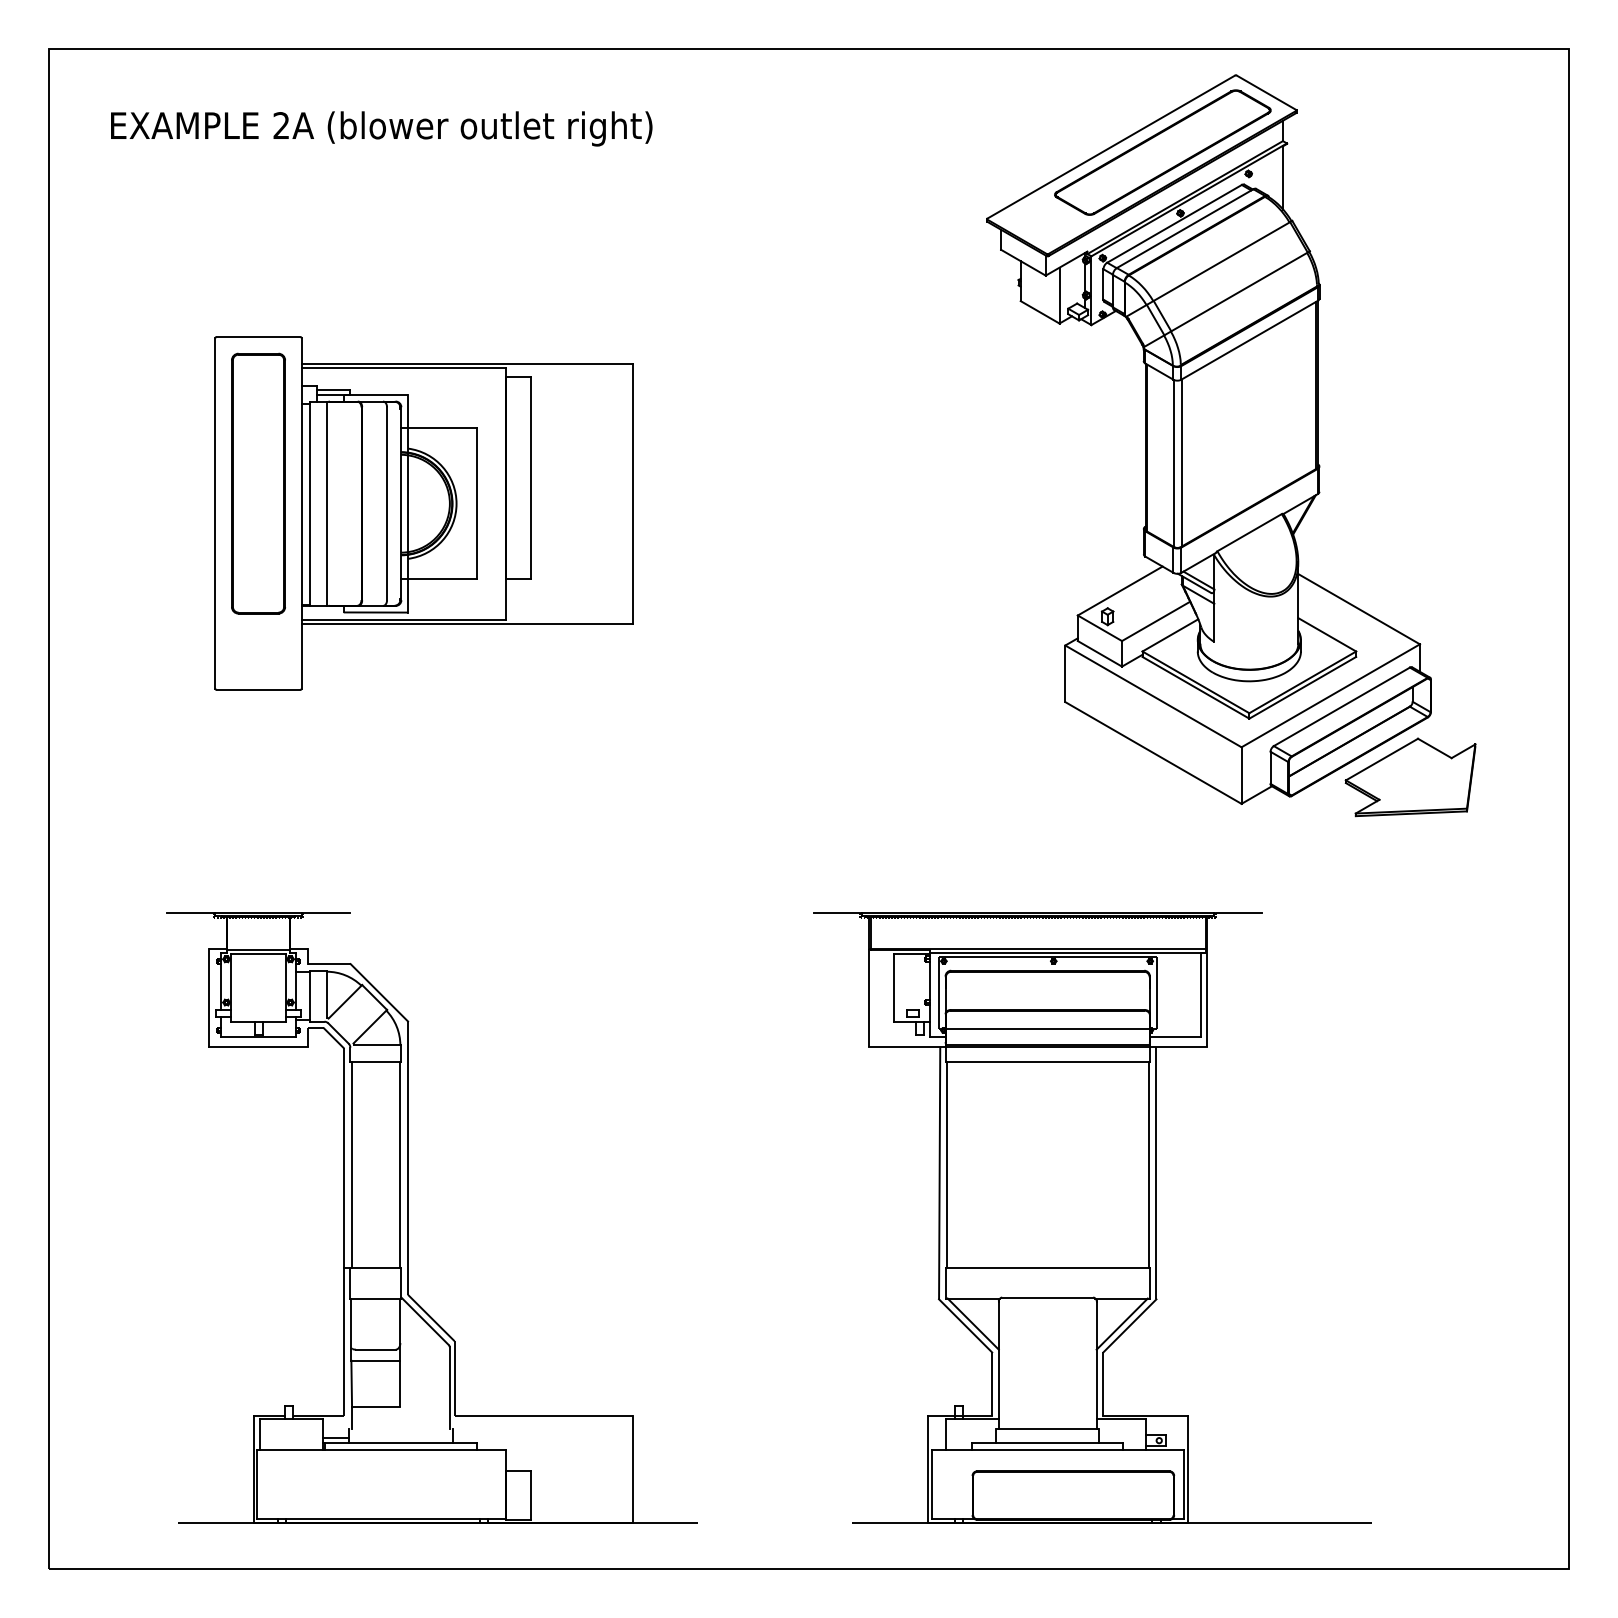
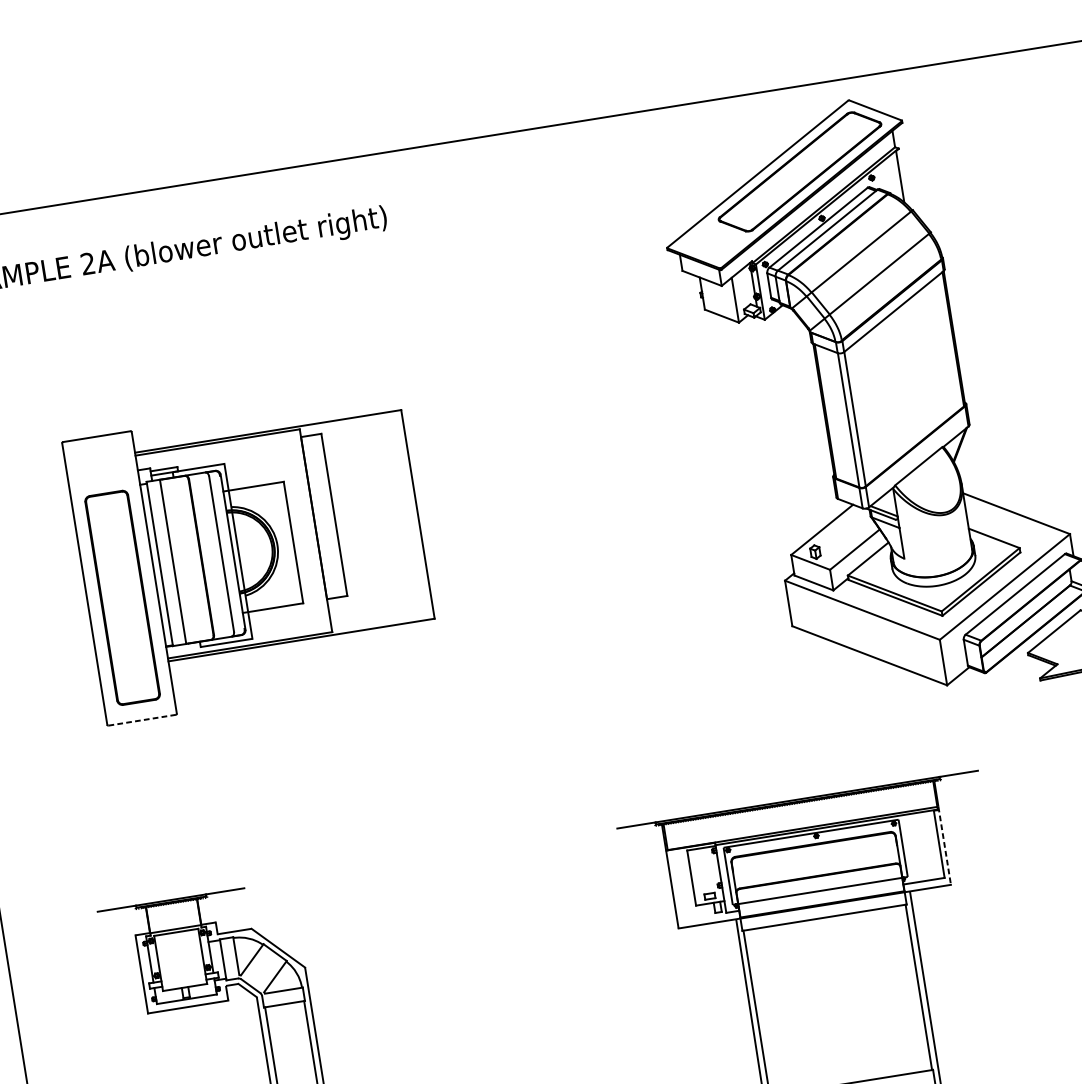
part: (258, 483) -> (122, 597), moved
line: (258, 689) -> (142, 719), solid -> dashed
line: (1207, 998) -> (944, 846), solid -> dashed

